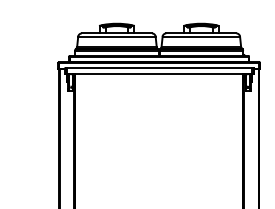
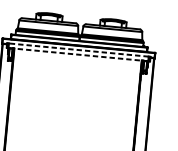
line: (159, 68) -> (78, 50), solid -> dashed
line: (159, 74) -> (78, 54), solid -> dashed

